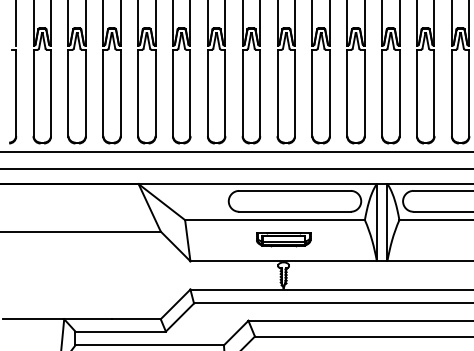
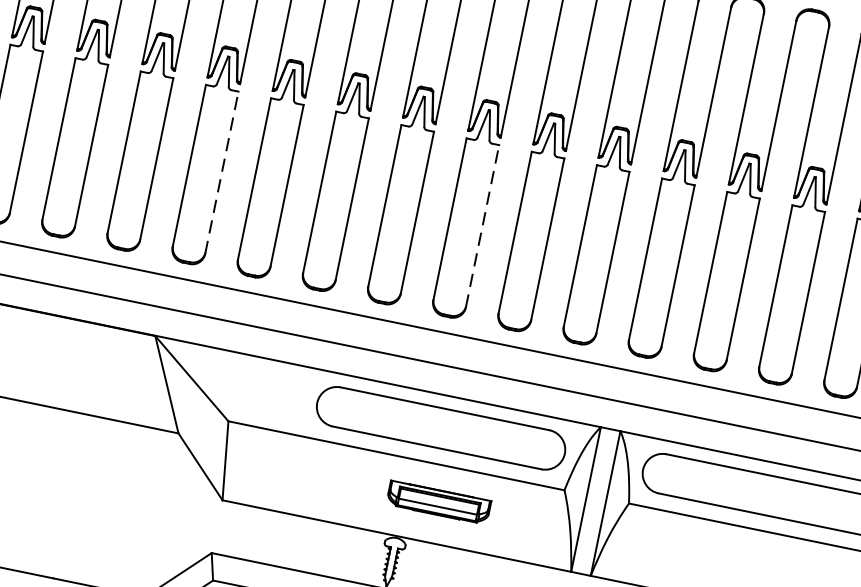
line: (155, 92) -> (222, 171), solid -> dashed
line: (295, 92) -> (483, 225), solid -> dashed
part: (283, 239) -> (438, 502), moved

